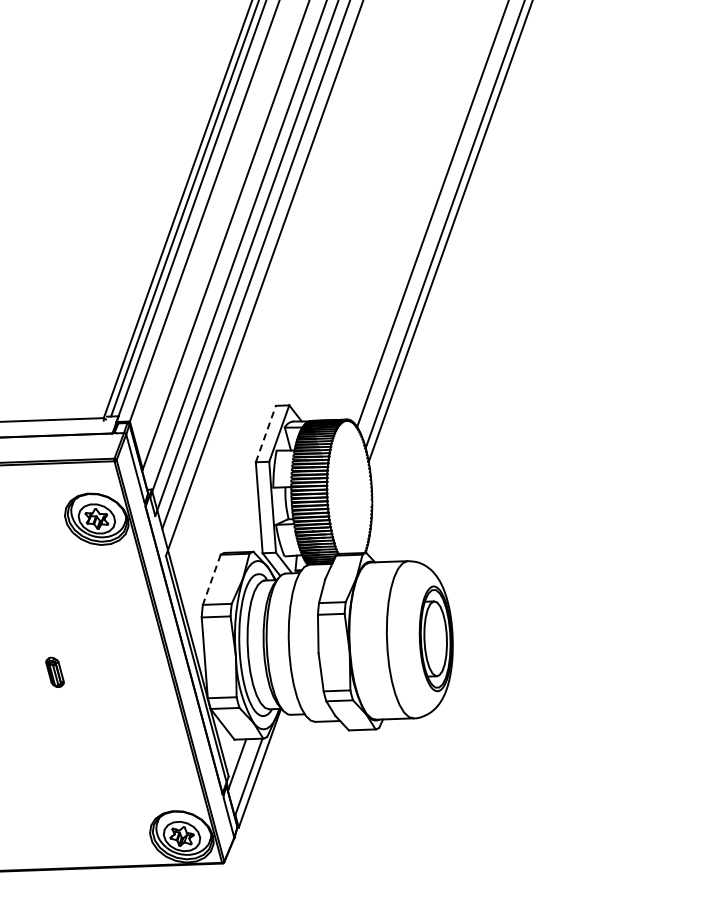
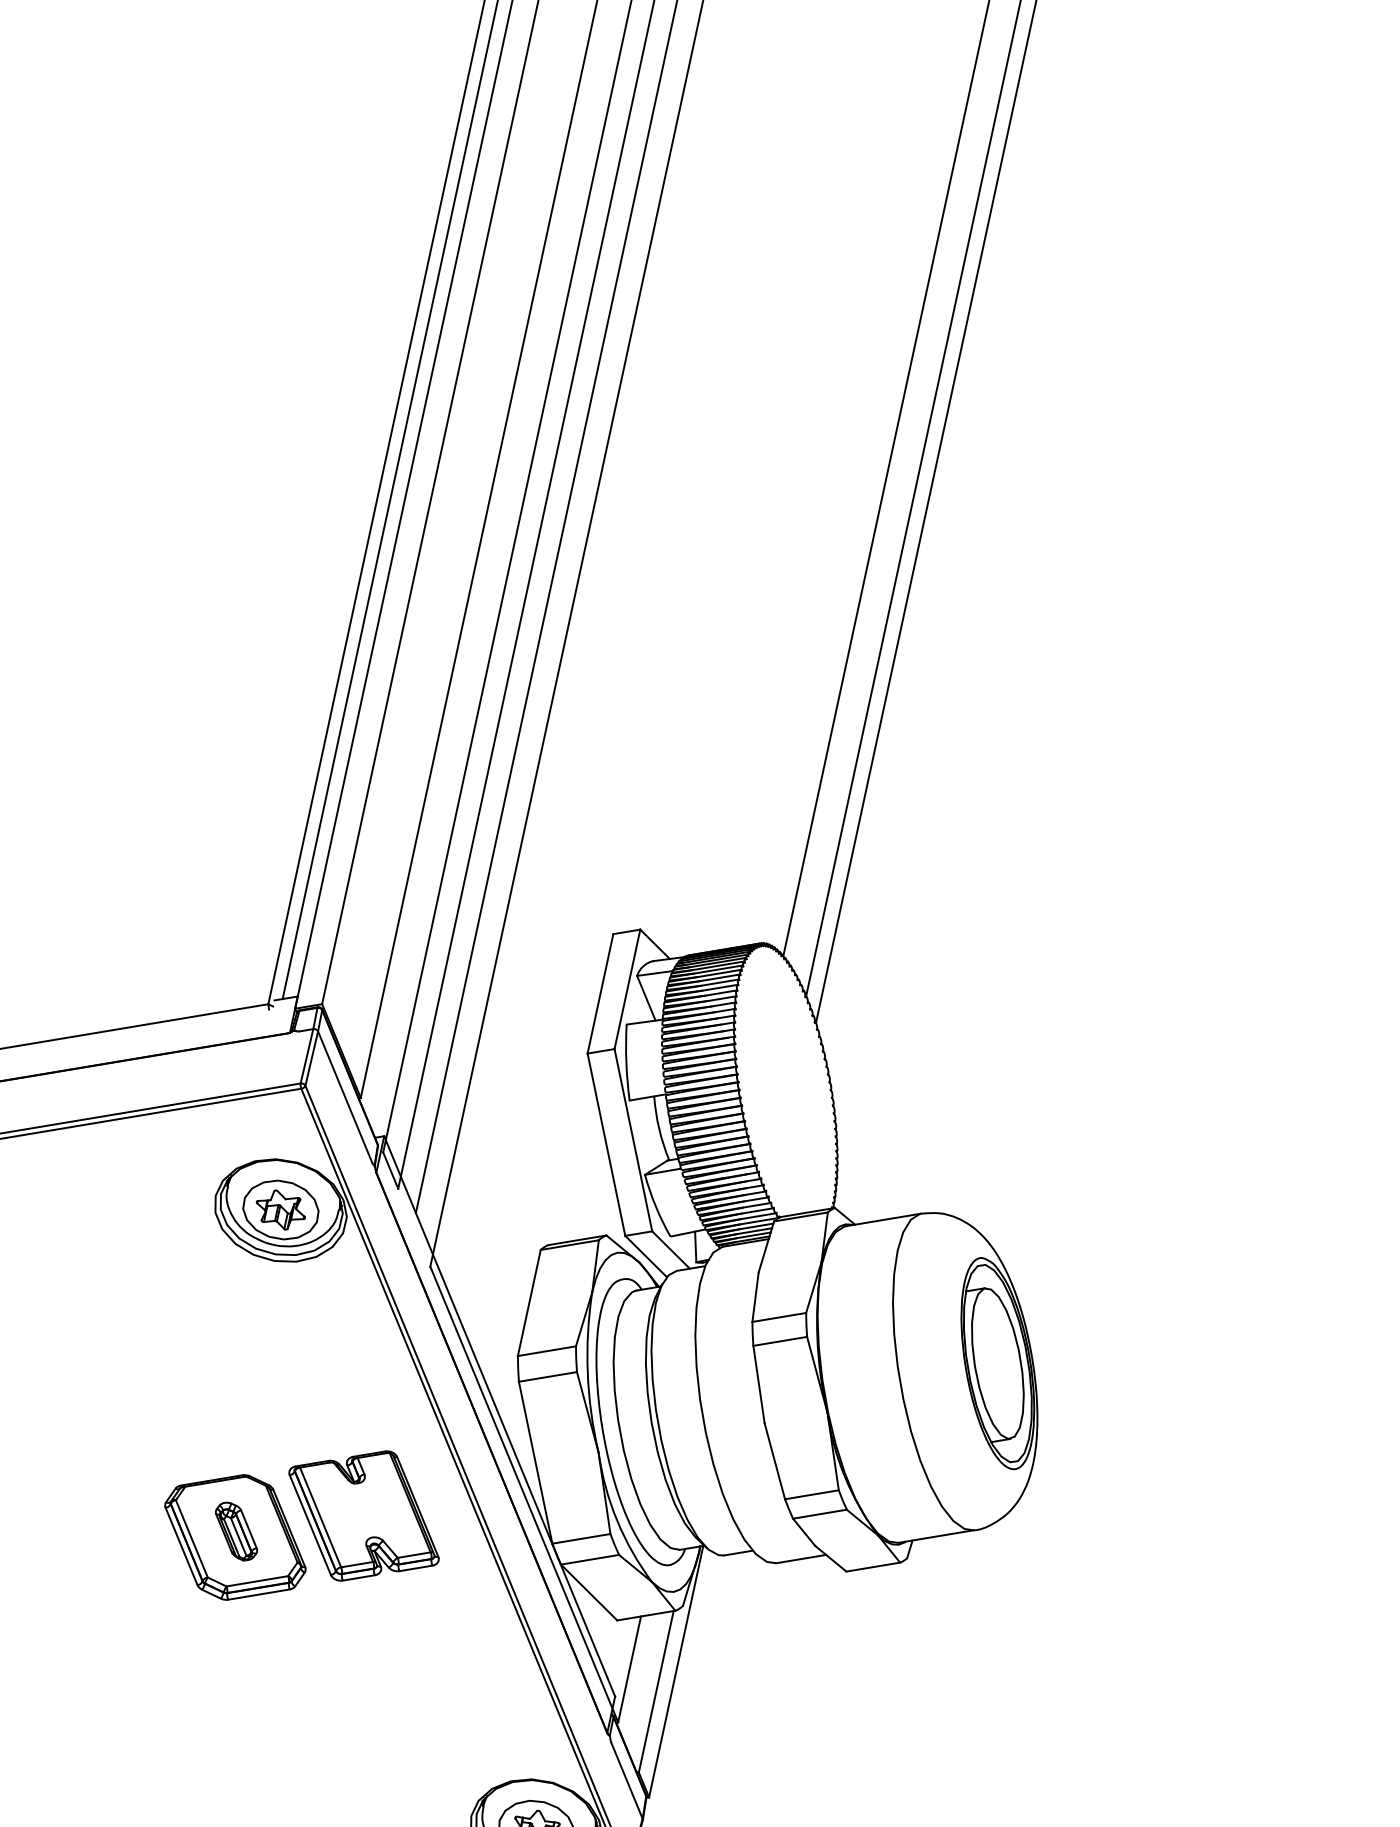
line: (265, 434) -> (599, 994), dashed -> solid
line: (211, 579) -> (528, 1302), dashed -> solid
part: (86, 673) -> (300, 1525), added

